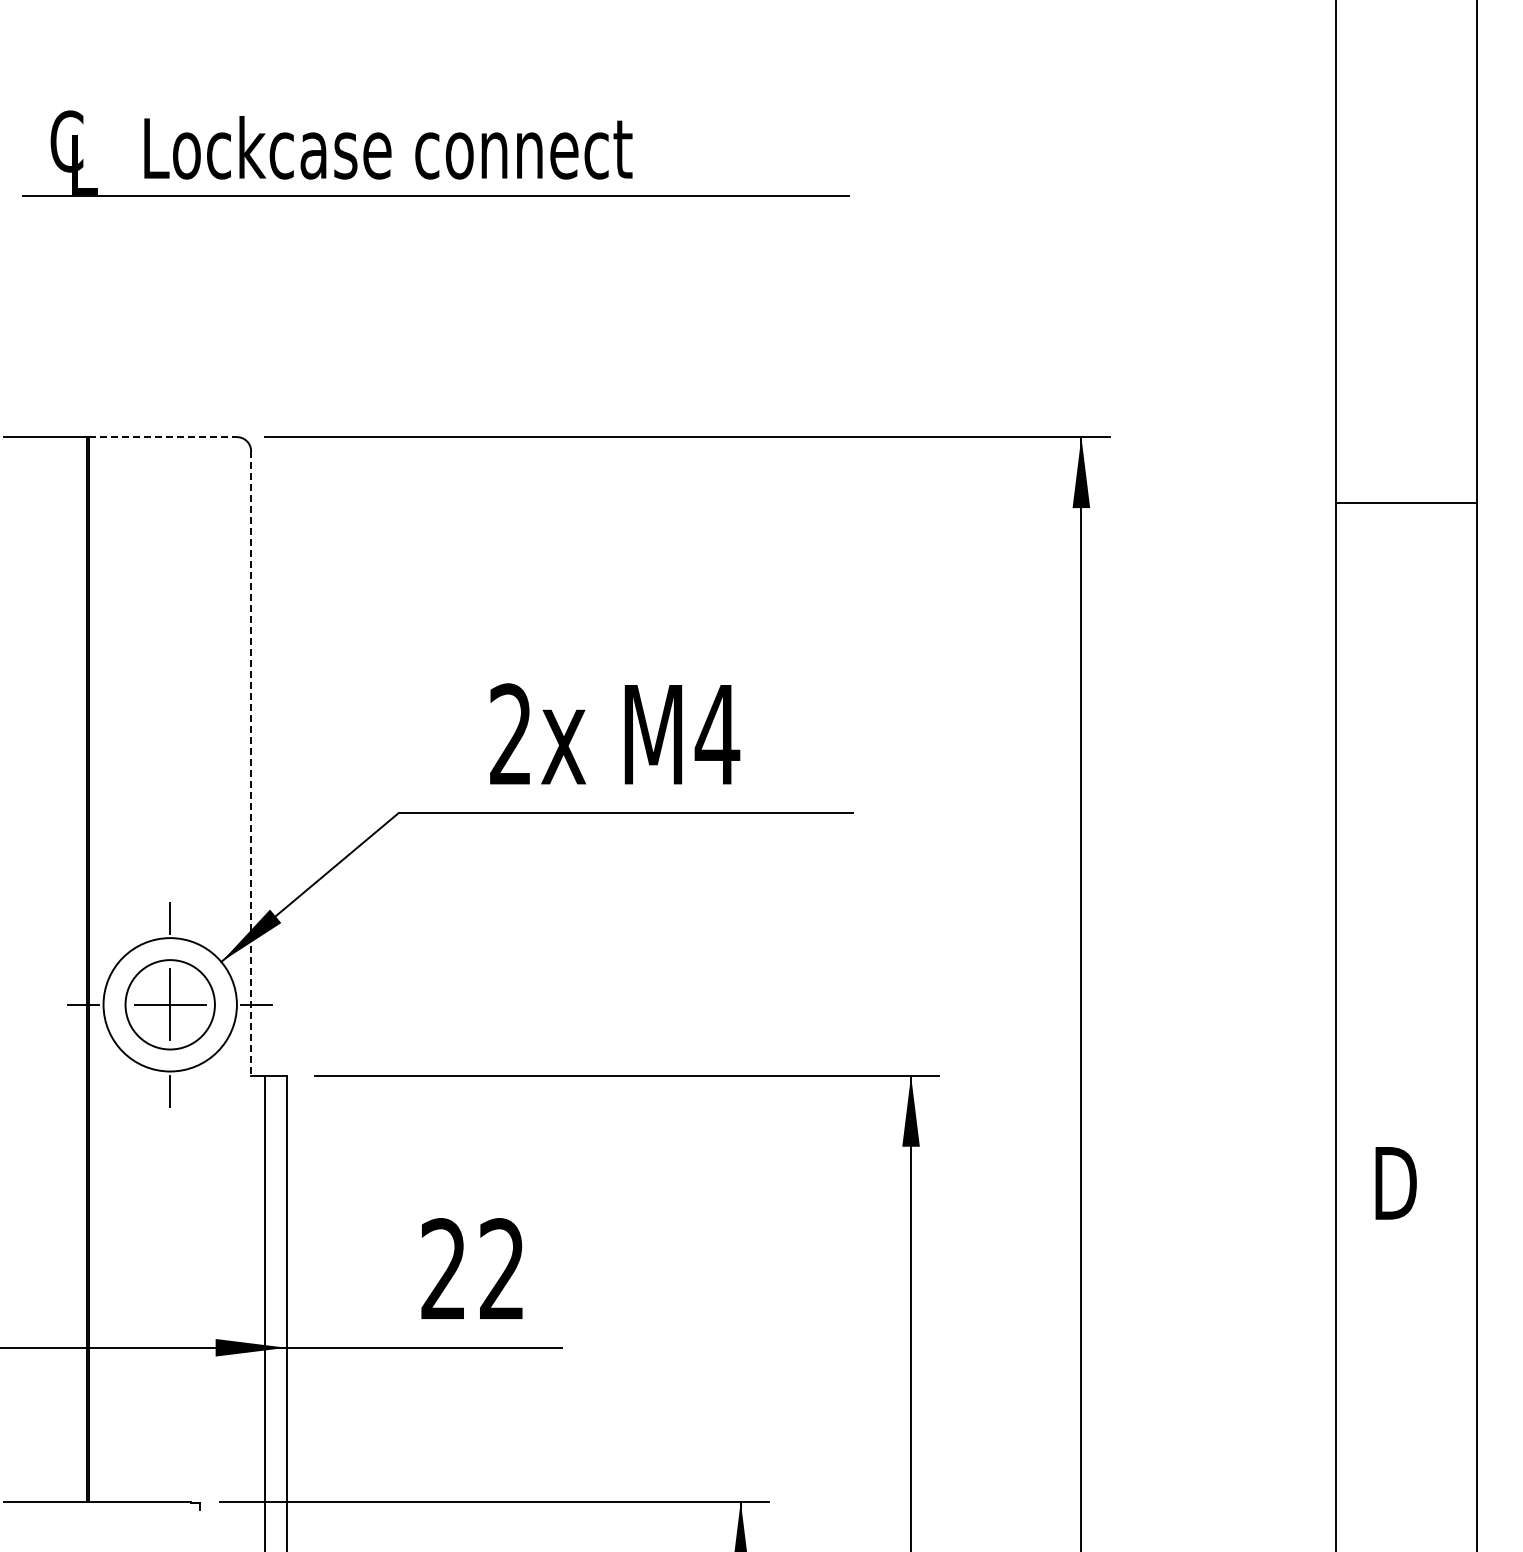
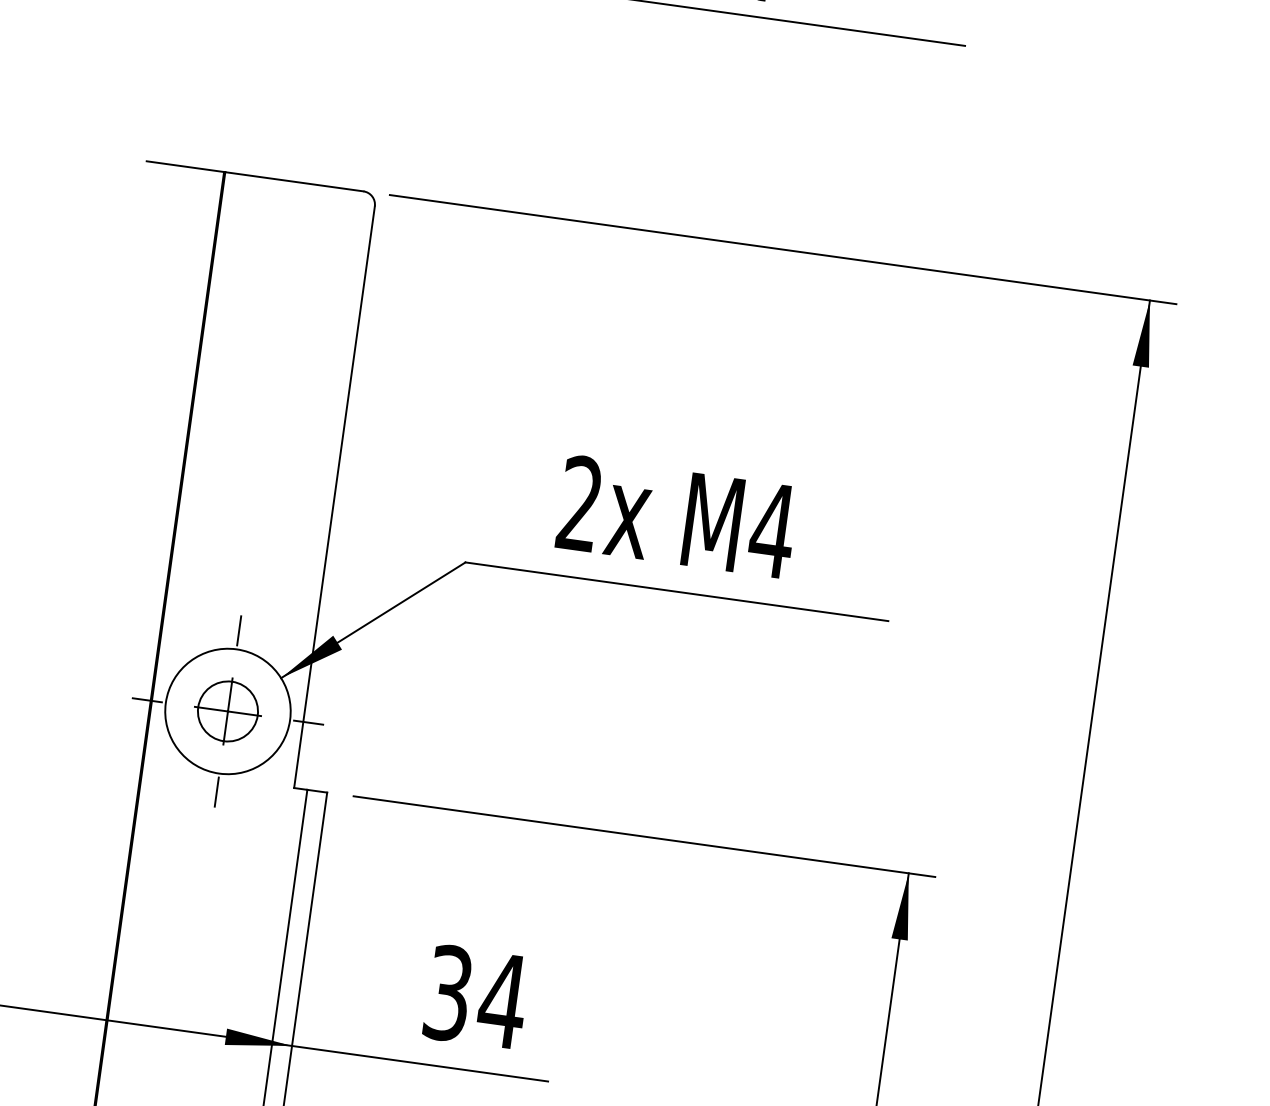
line: (163, 437) -> (295, 182), dashed -> solid
line: (251, 764) -> (334, 498), dashed -> solid
circle: (170, 1004) -> (228, 711), size x0.71
text: (473, 1269) -> (476, 997), 22 -> 34

